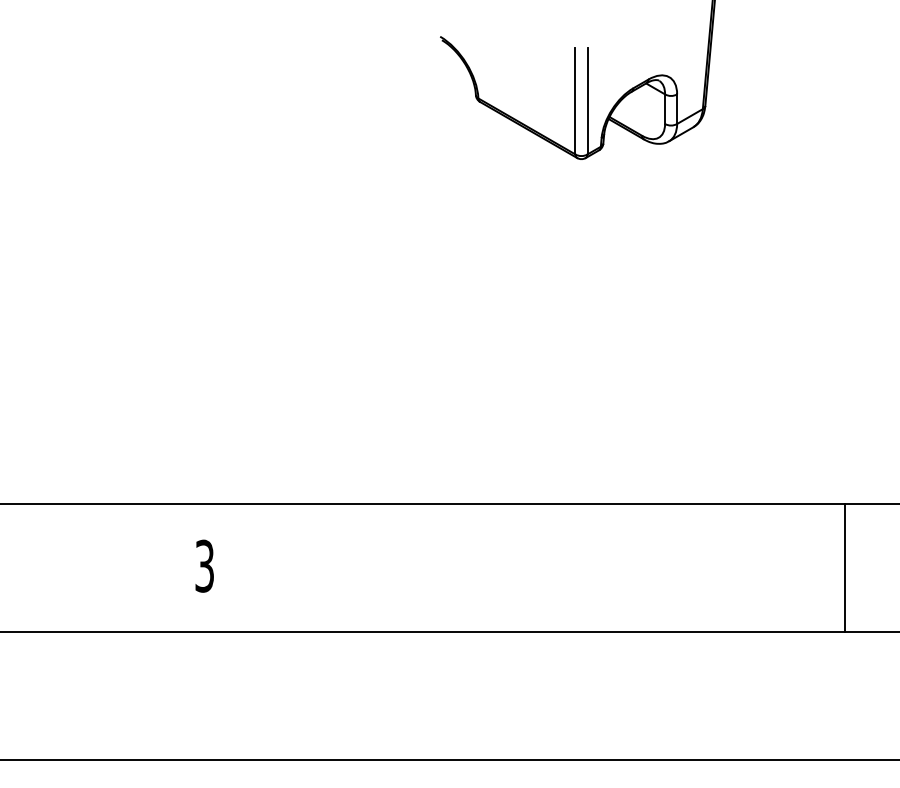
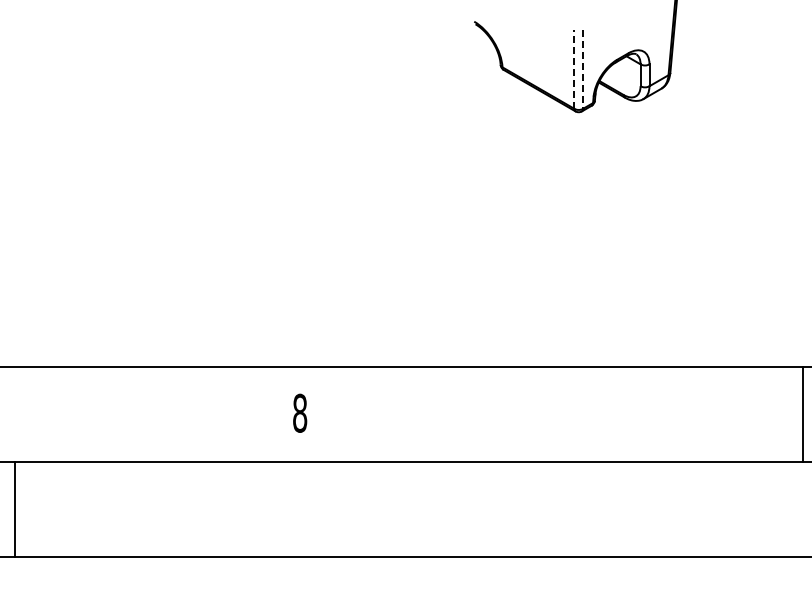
line: (575, 101) -> (574, 69), solid -> dashed
line: (587, 101) -> (583, 69), solid -> dashed
text: (205, 565) -> (300, 412), 3 -> 8
line: (844, 567) -> (802, 414), moved

